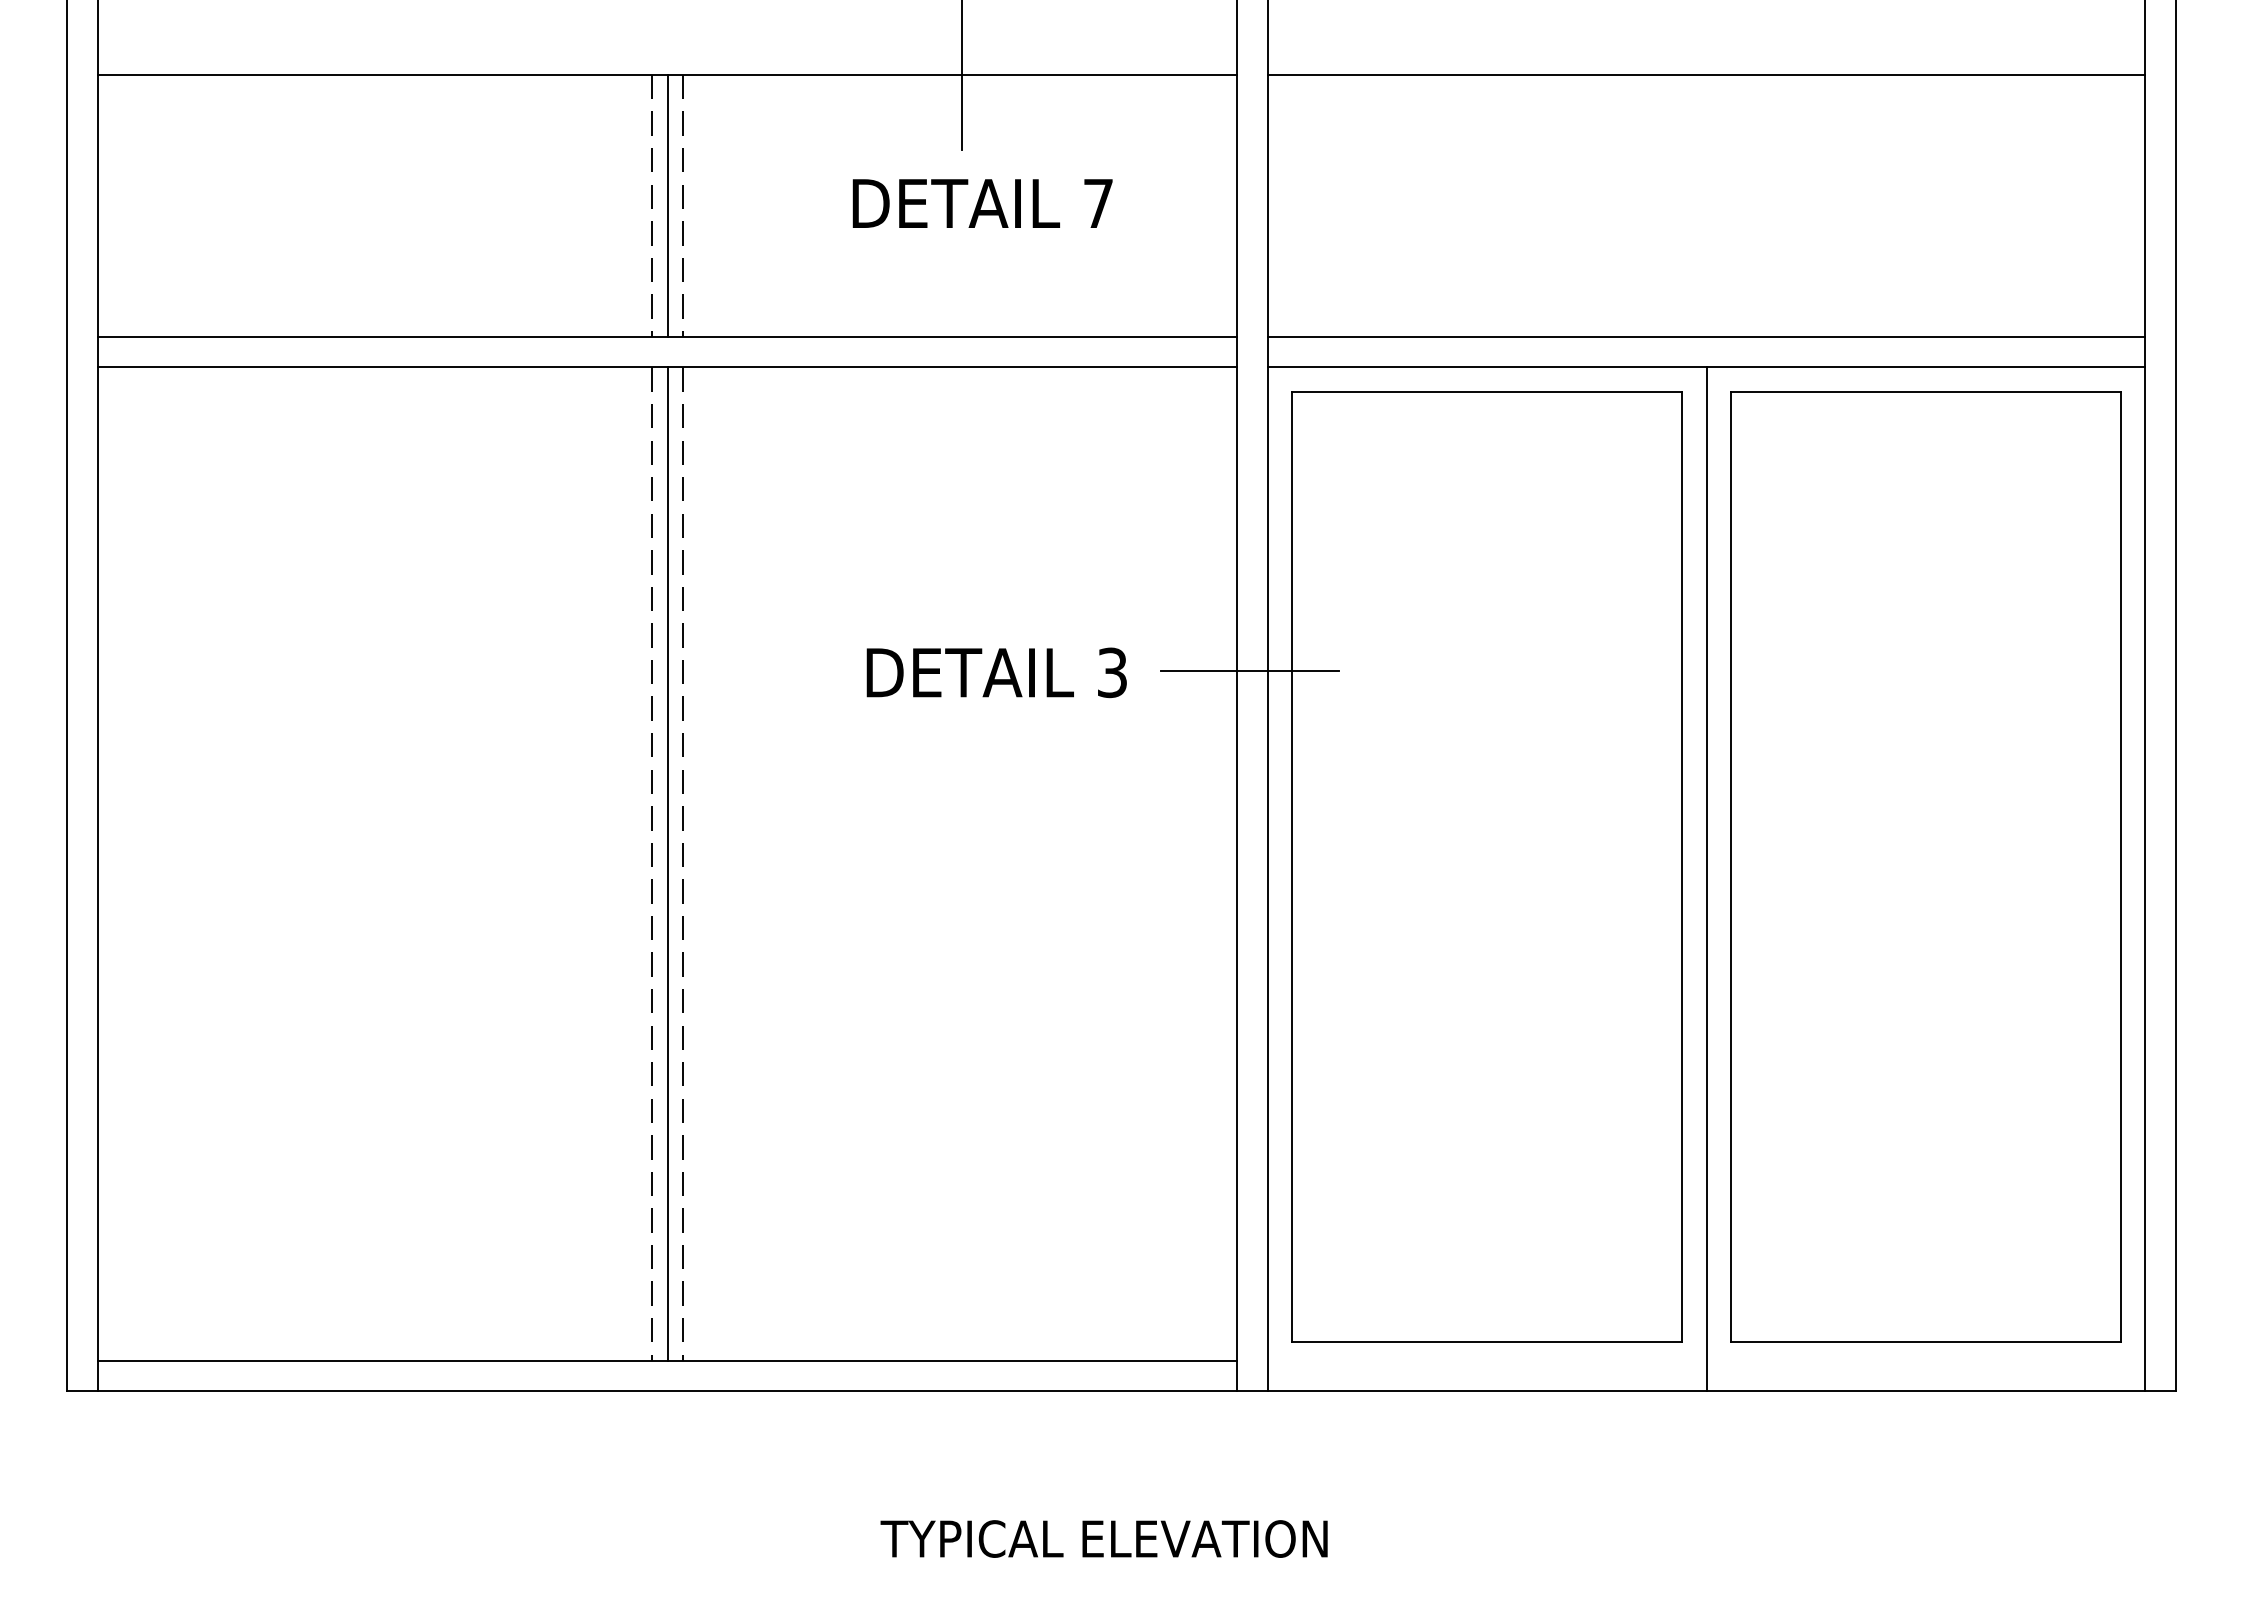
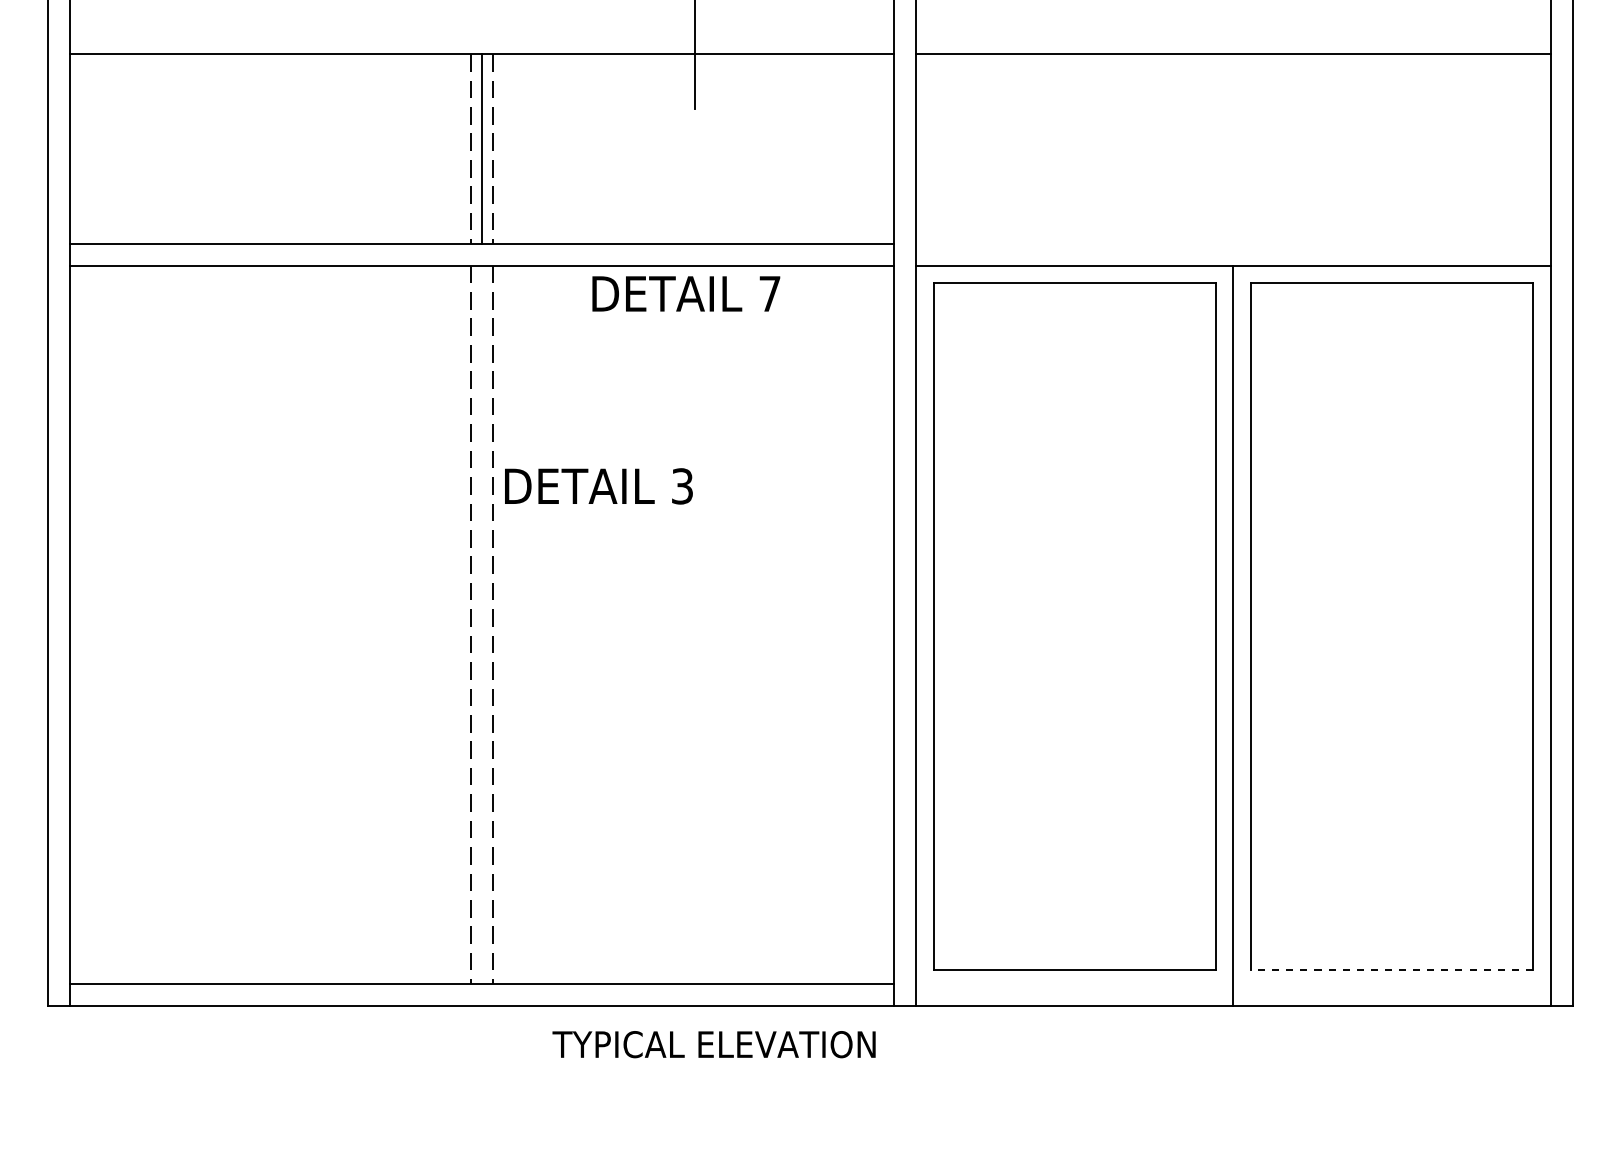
text: (982, 203) -> (686, 293), moved
line: (1706, 336) -> (1233, 243), removed
line: (1249, 670) -> (903, 484), removed
text: (996, 672) -> (598, 486), moved
line: (667, 863) -> (482, 624), removed
line: (1925, 1342) -> (1391, 970), solid -> dashed
text: (1103, 1538) -> (713, 1044), moved

